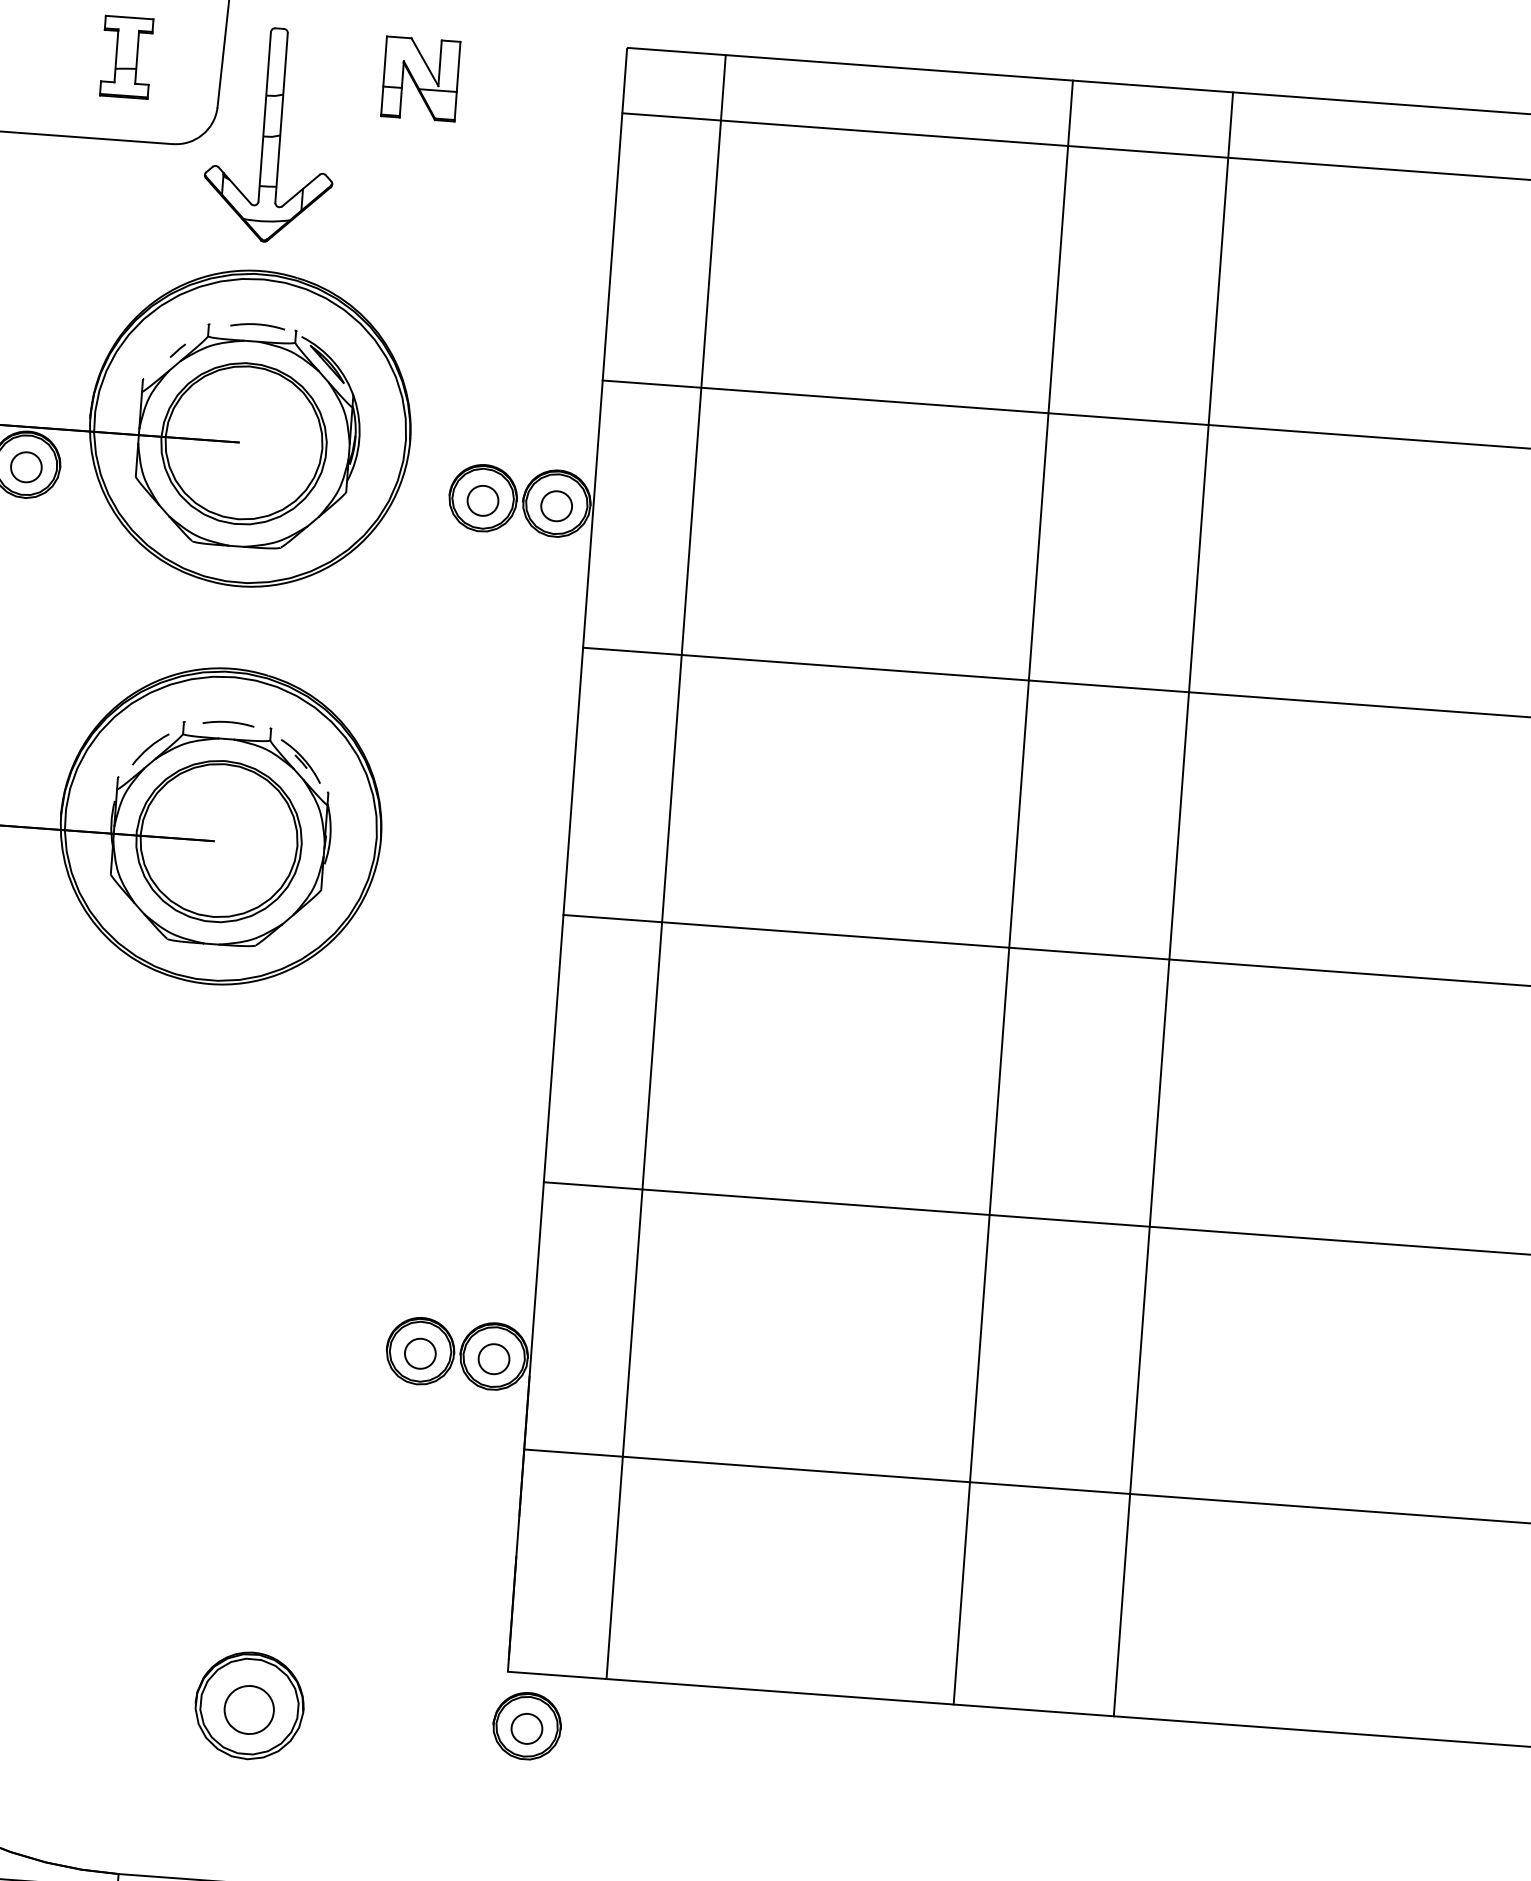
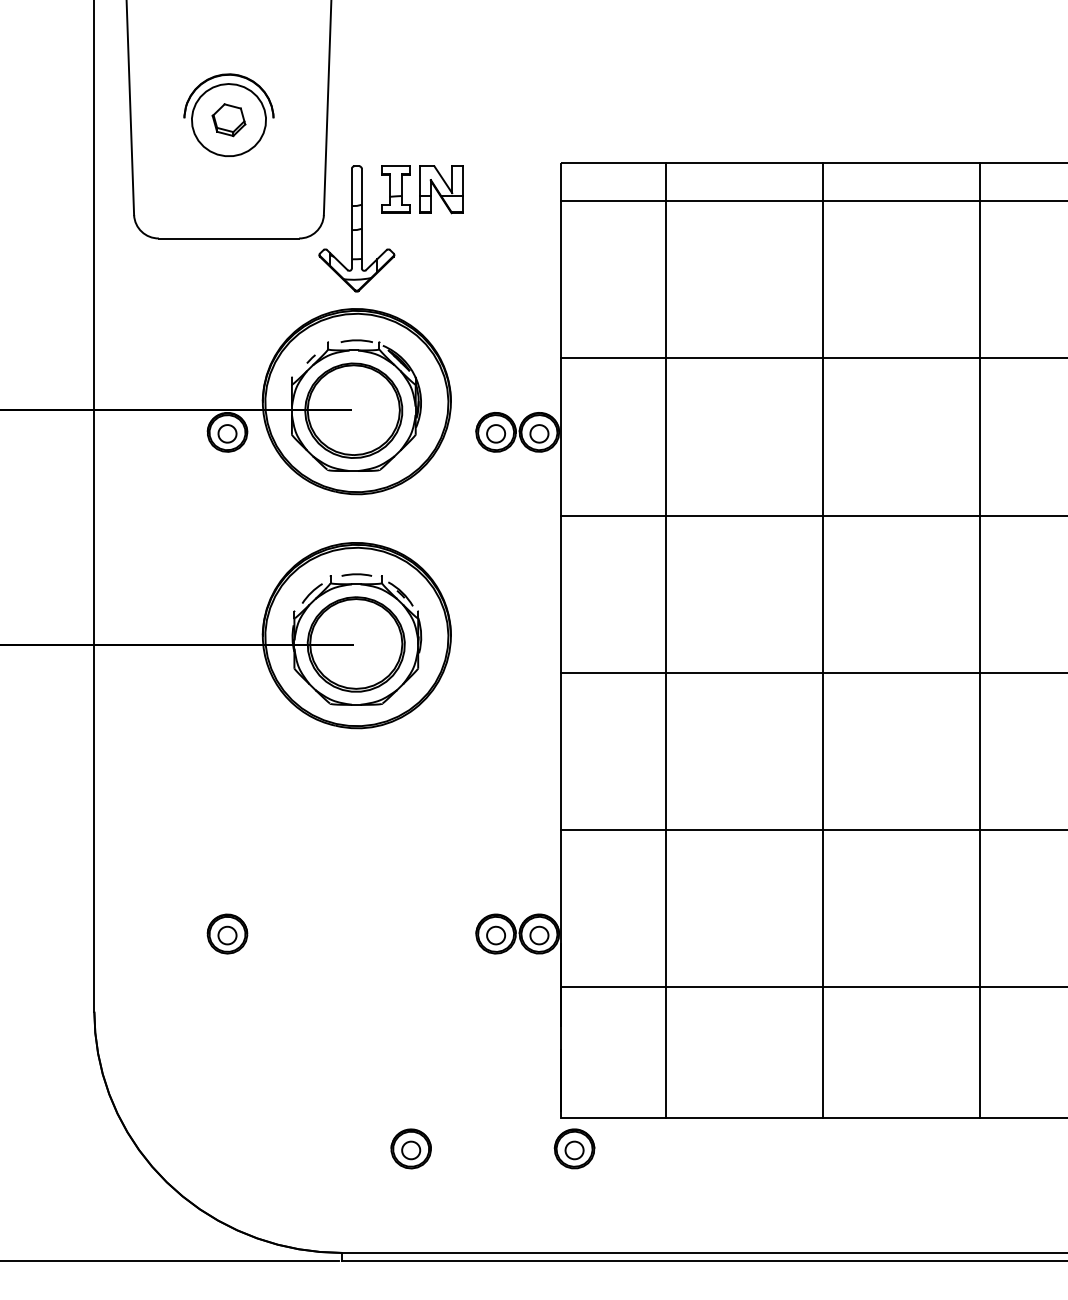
part: (126, 56) -> (395, 189), moved
line: (667, 865) -> (666, 639), moved
line: (1173, 903) -> (980, 639), moved
part: (248, 1705) -> (410, 1148), size x0.62

